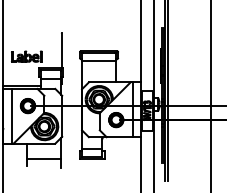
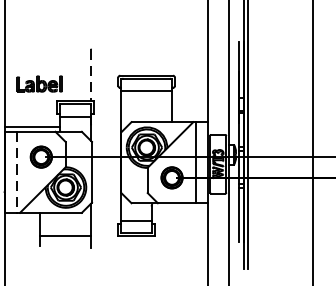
line: (61, 50) -> (90, 74), solid -> dashed
line: (11, 116) -> (16, 172), solid -> dashed

